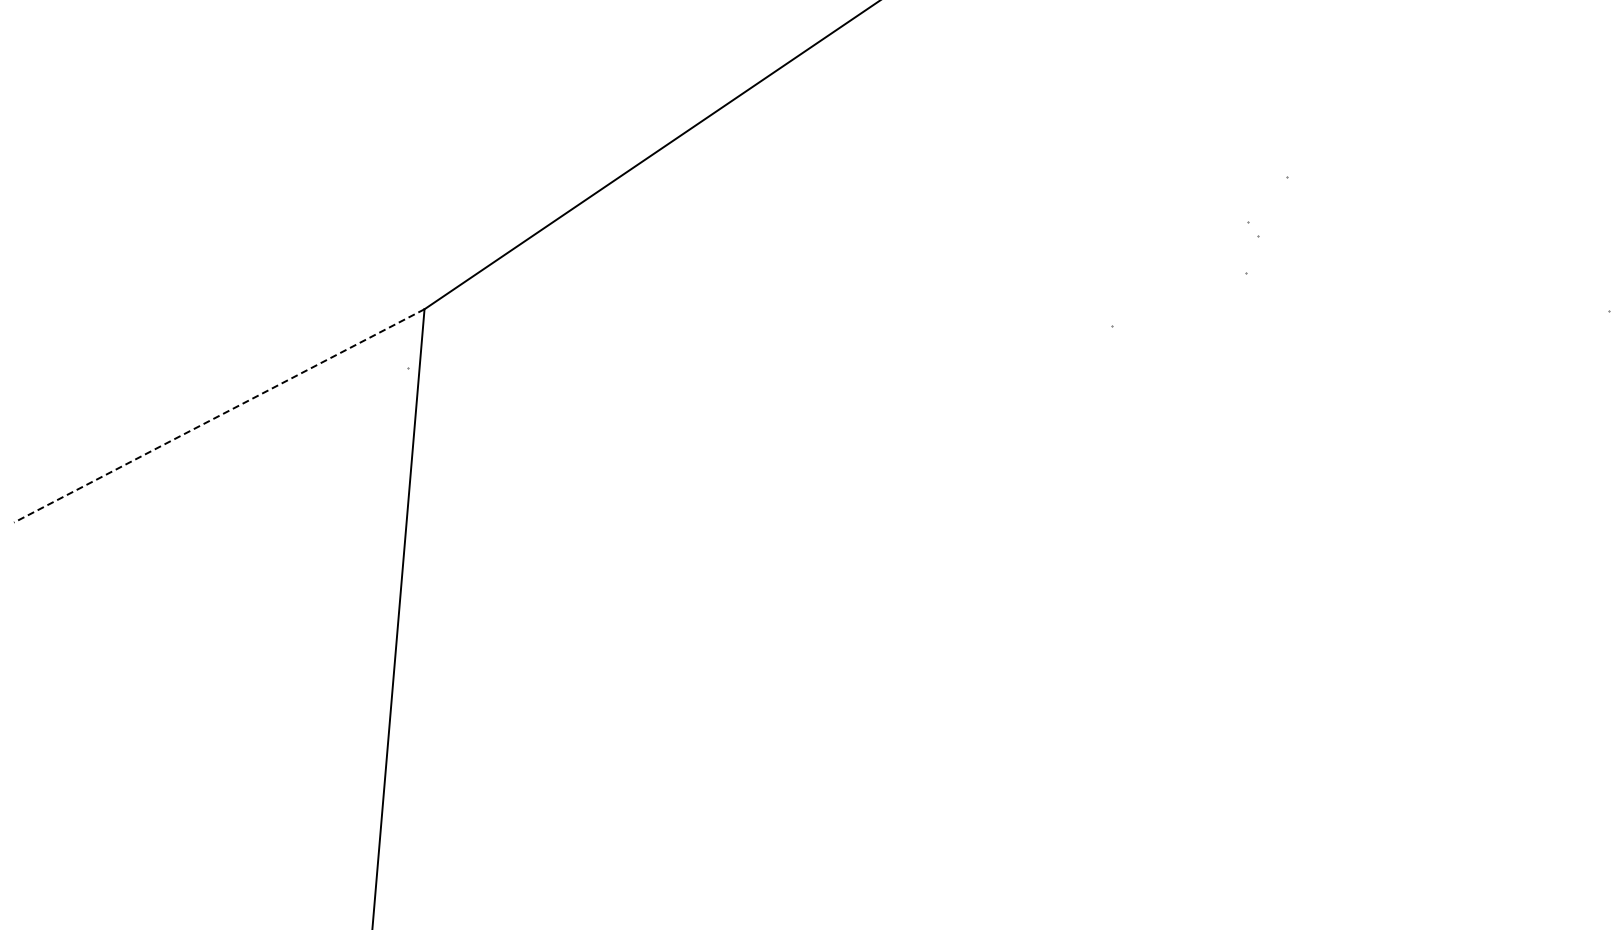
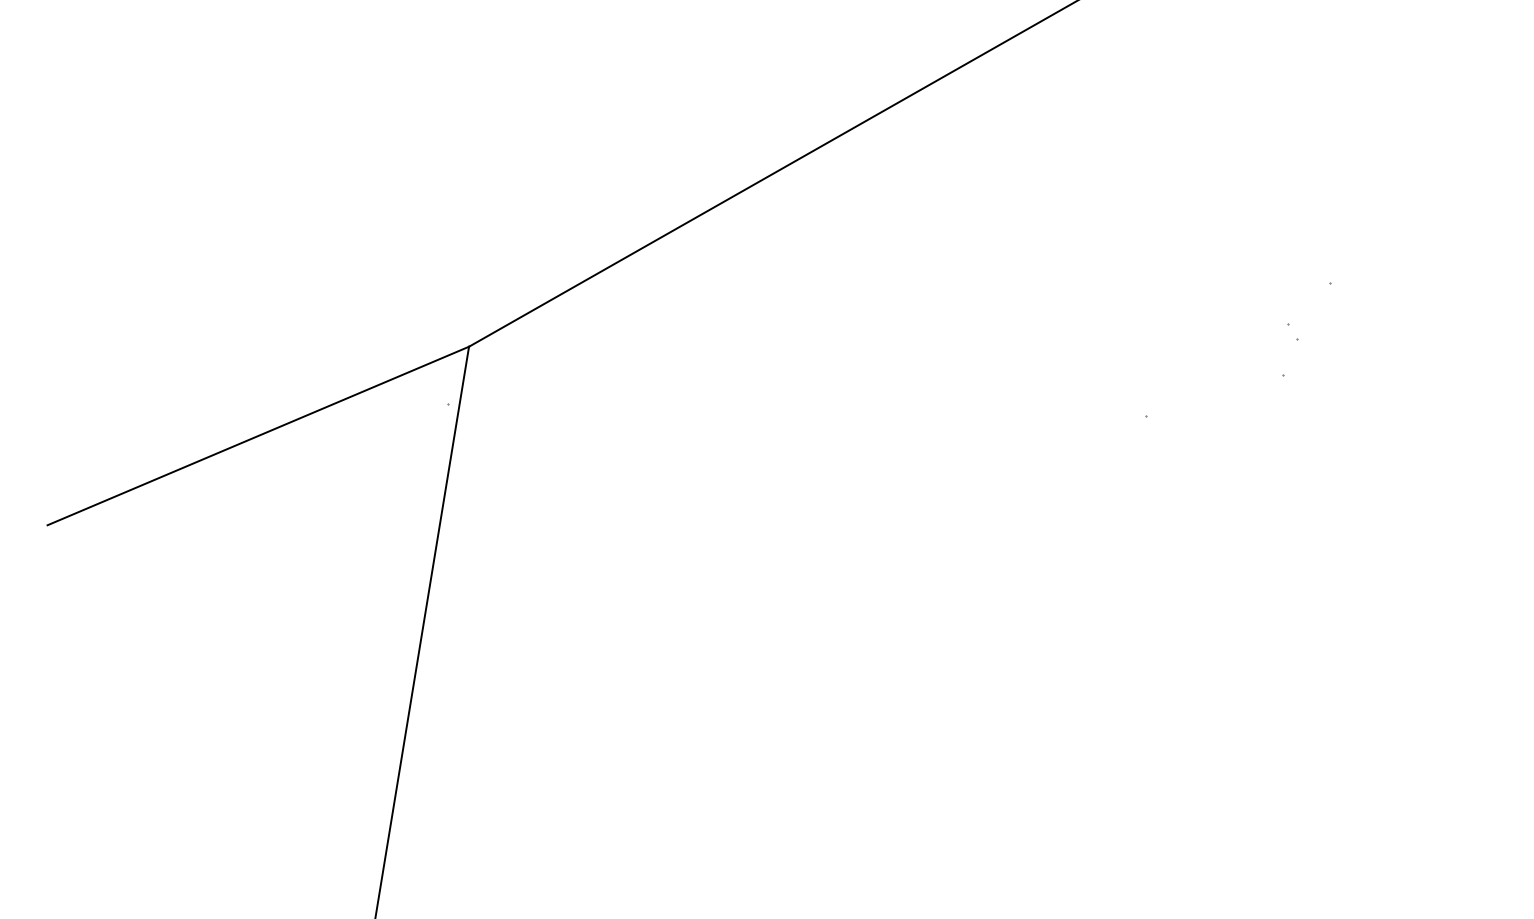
line: (218, 416) -> (257, 436), dashed -> solid

